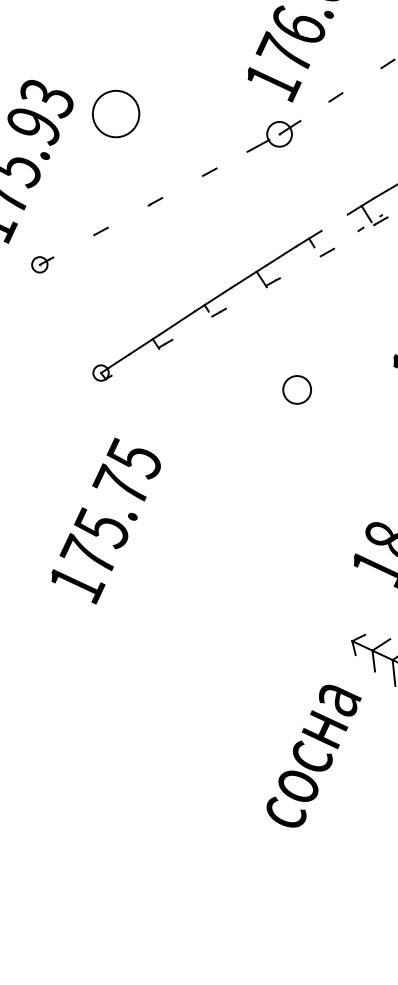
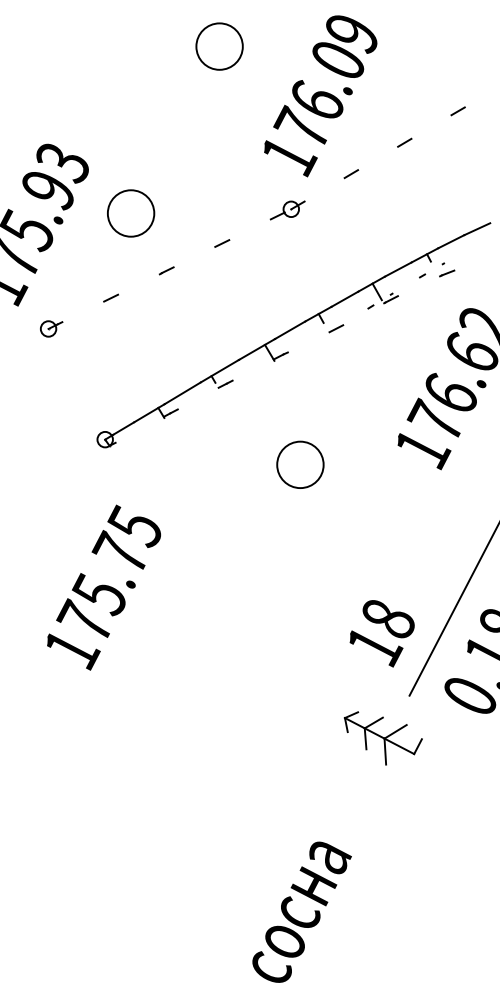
part: (116, 114) -> (131, 213), moved
part: (273, 136) -> (287, 210), size x0.62
line: (334, 222) -> (344, 298), added
part: (297, 389) -> (300, 464), size x1.67
text: (313, 755) -> (301, 911), moved

